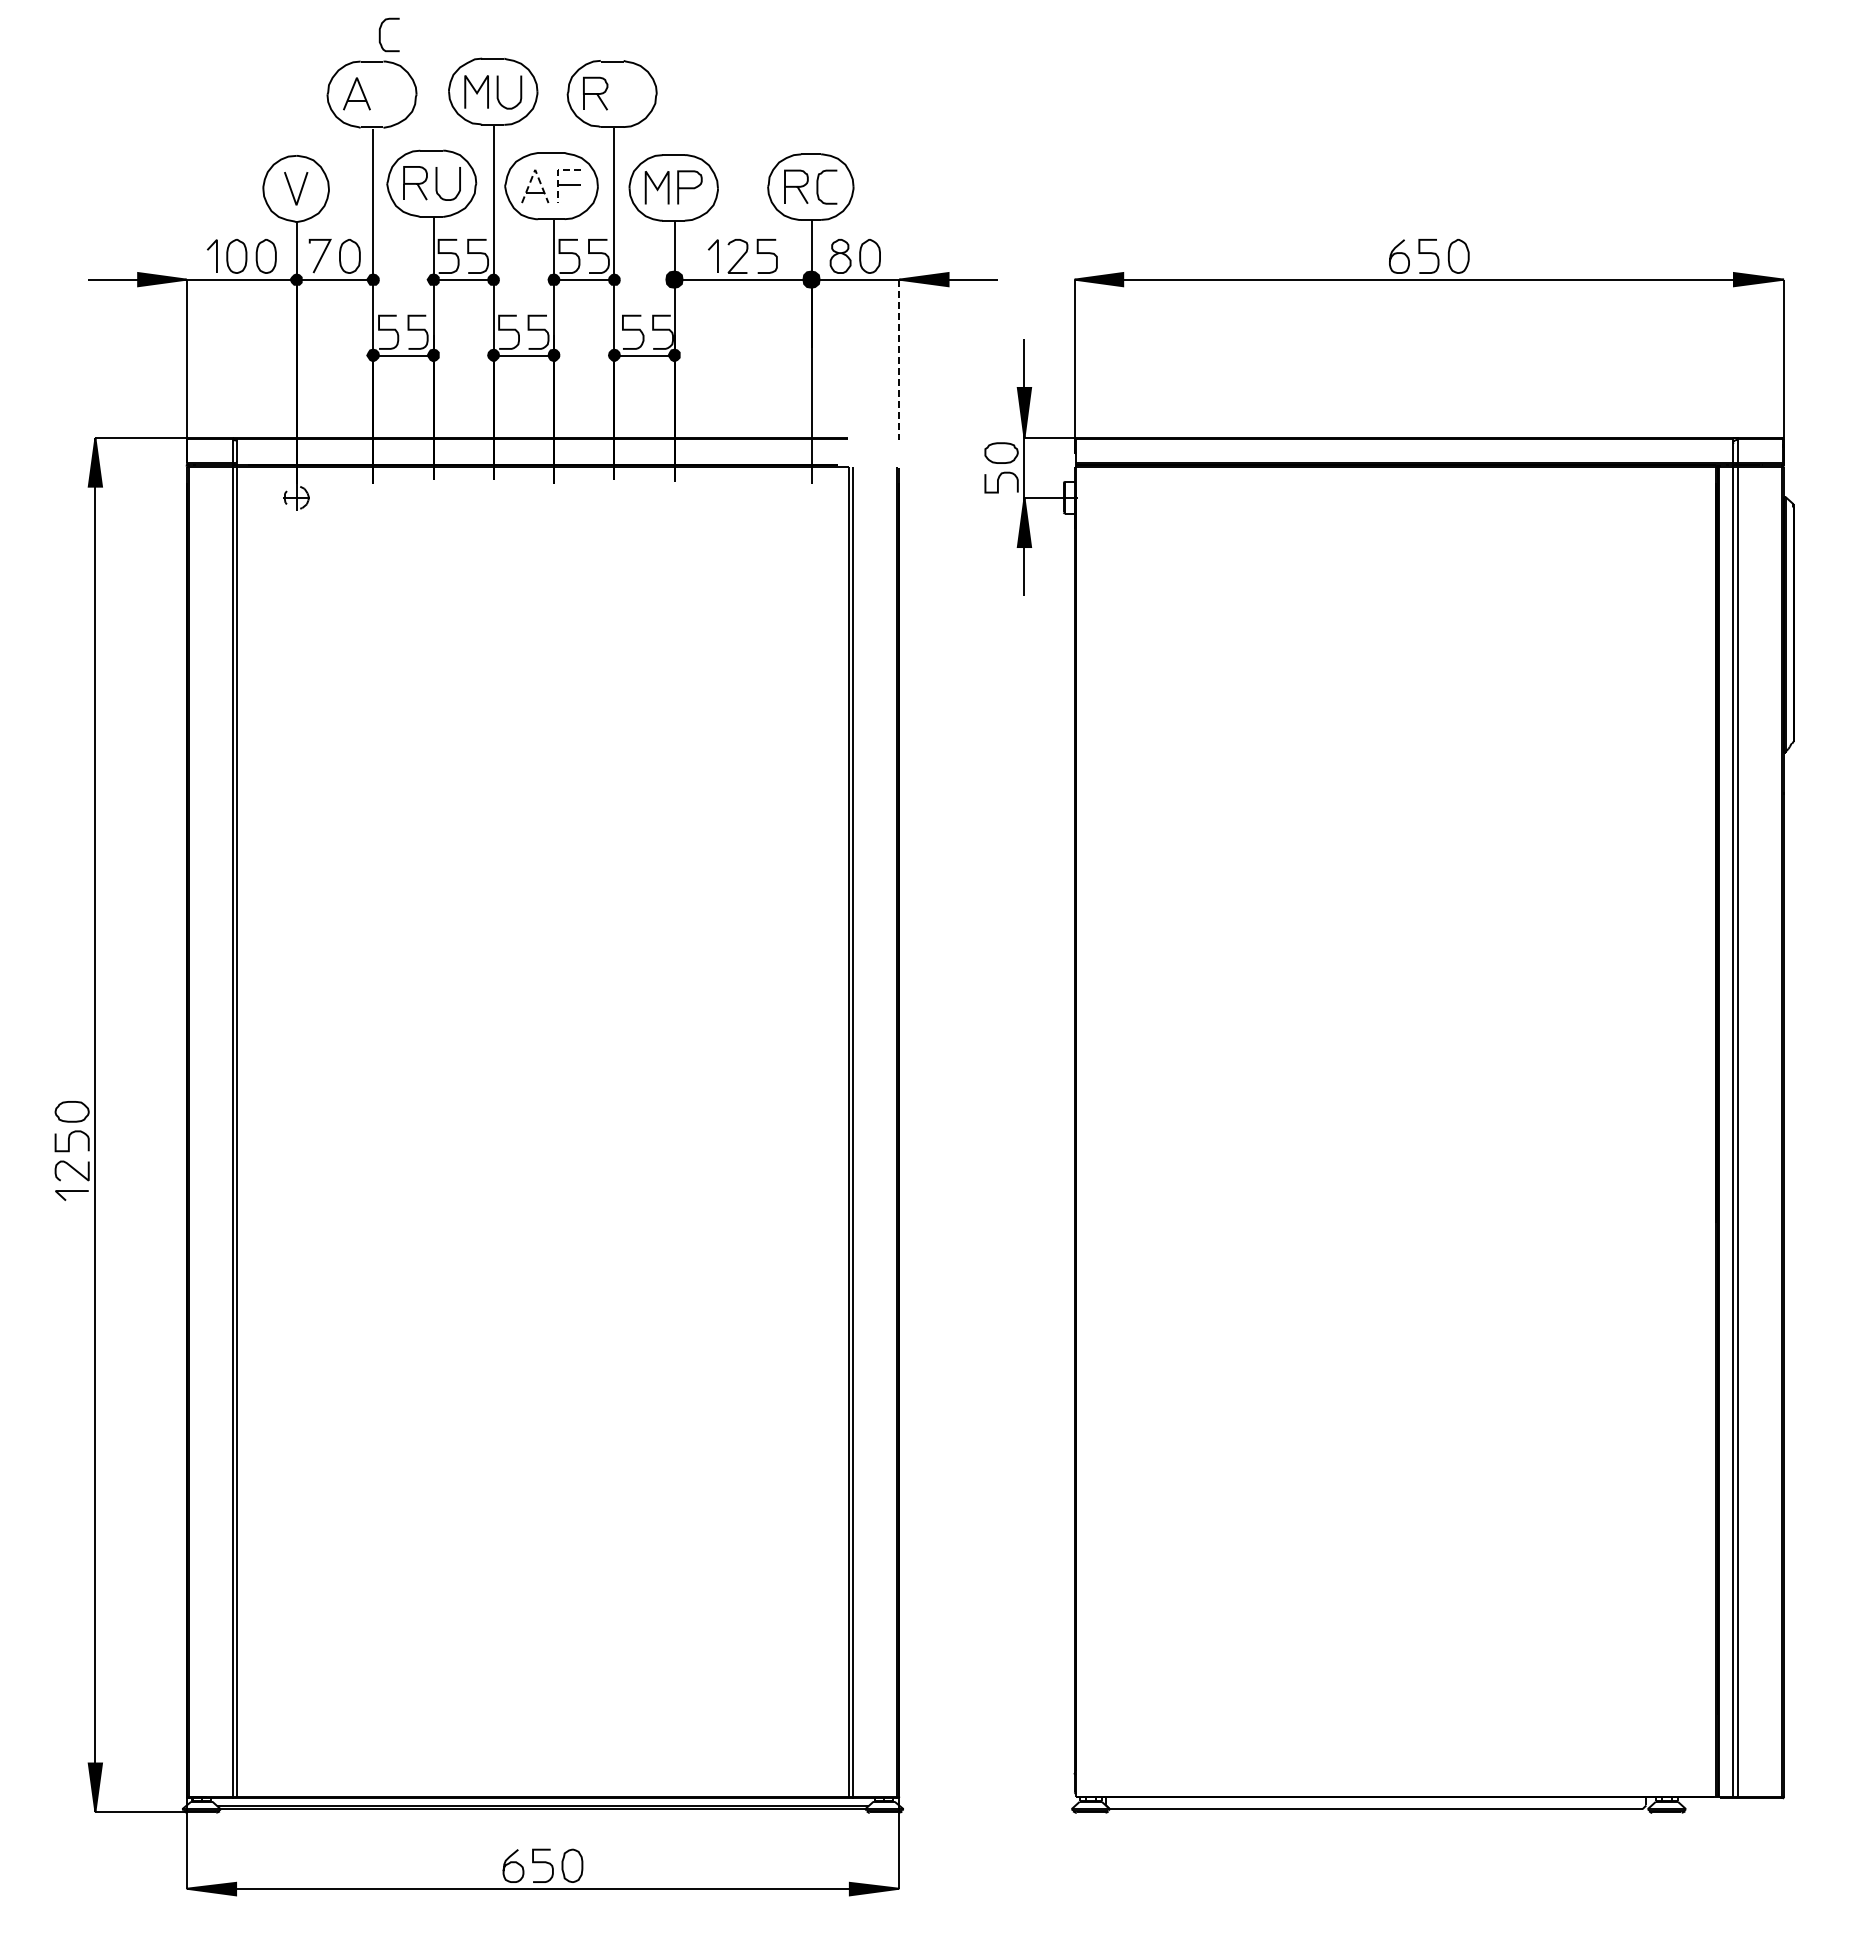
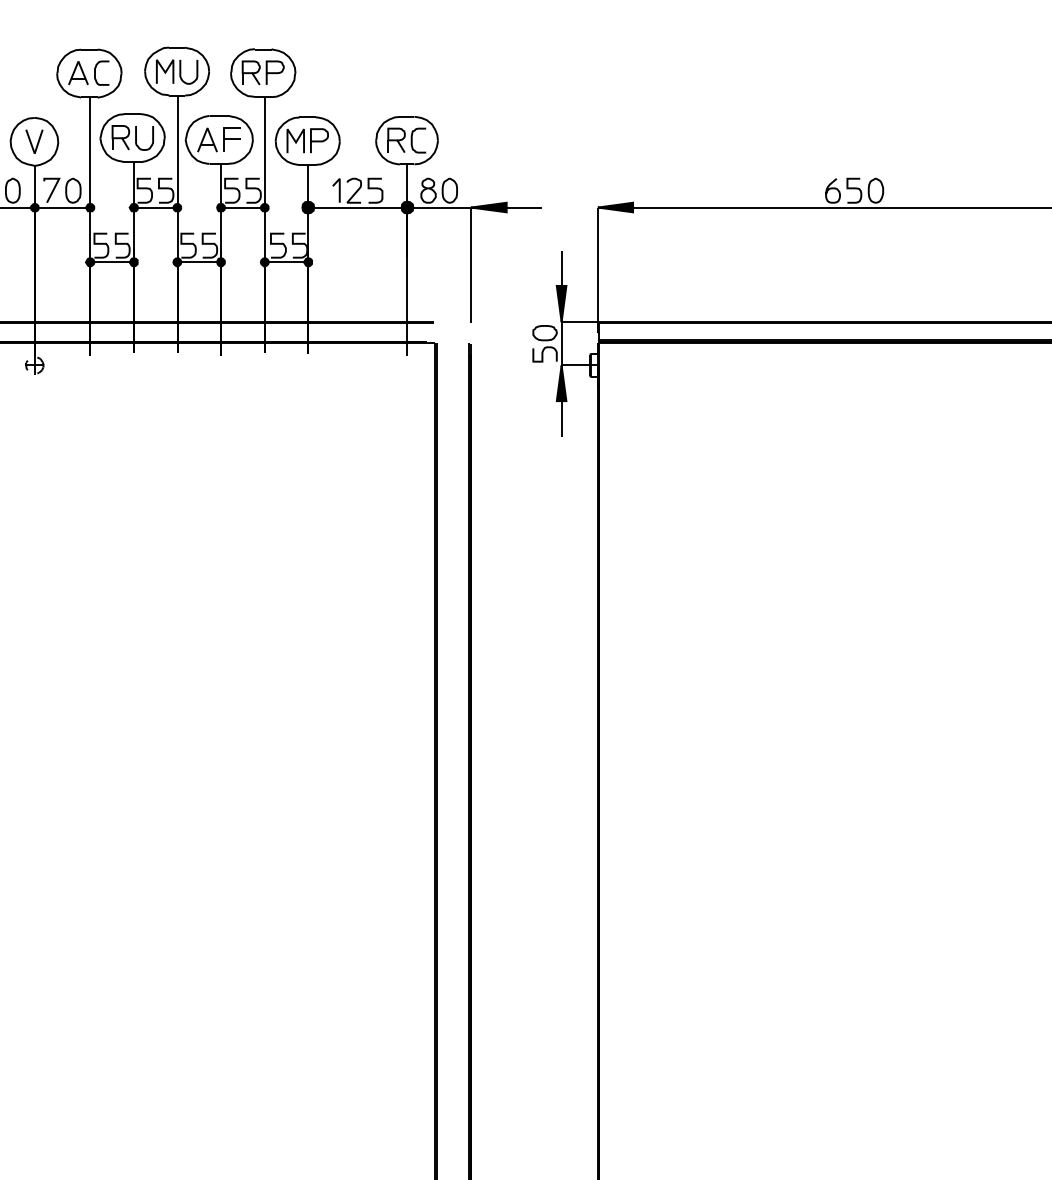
curve: (380, 34) -> (95, 72), moved
curve: (628, 93) -> (275, 72), added
line: (535, 169) -> (207, 127), dashed -> solid
line: (558, 174) -> (224, 131), dashed -> solid
line: (899, 359) -> (471, 265), dashed -> solid

